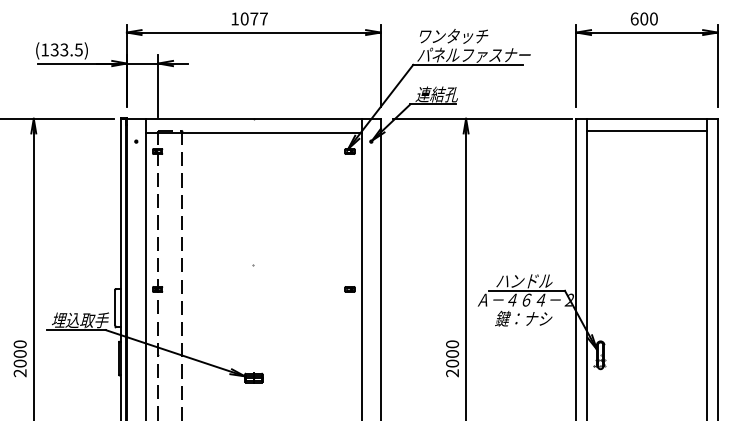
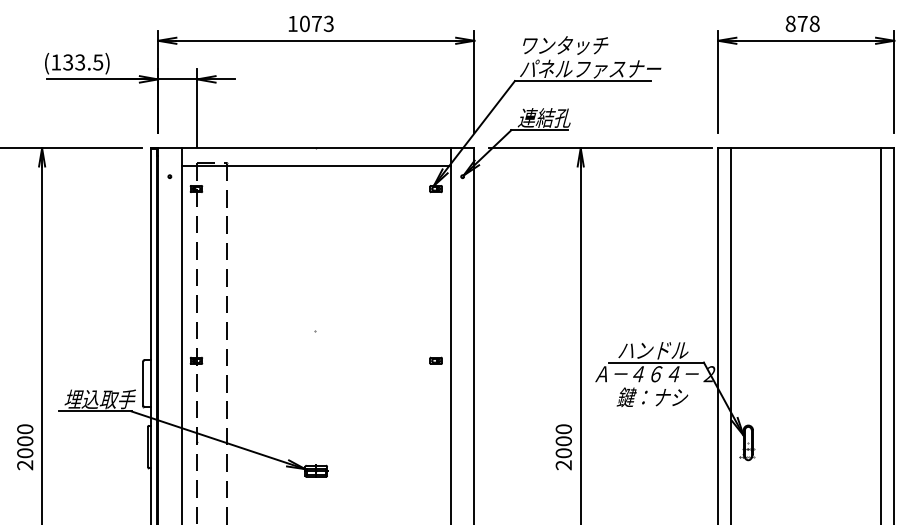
text: (263, 18) -> (328, 23), 1077 -> 1073
text: (643, 18) -> (801, 23), 600 -> 878
line: (646, 130) -> (805, 162), removed

